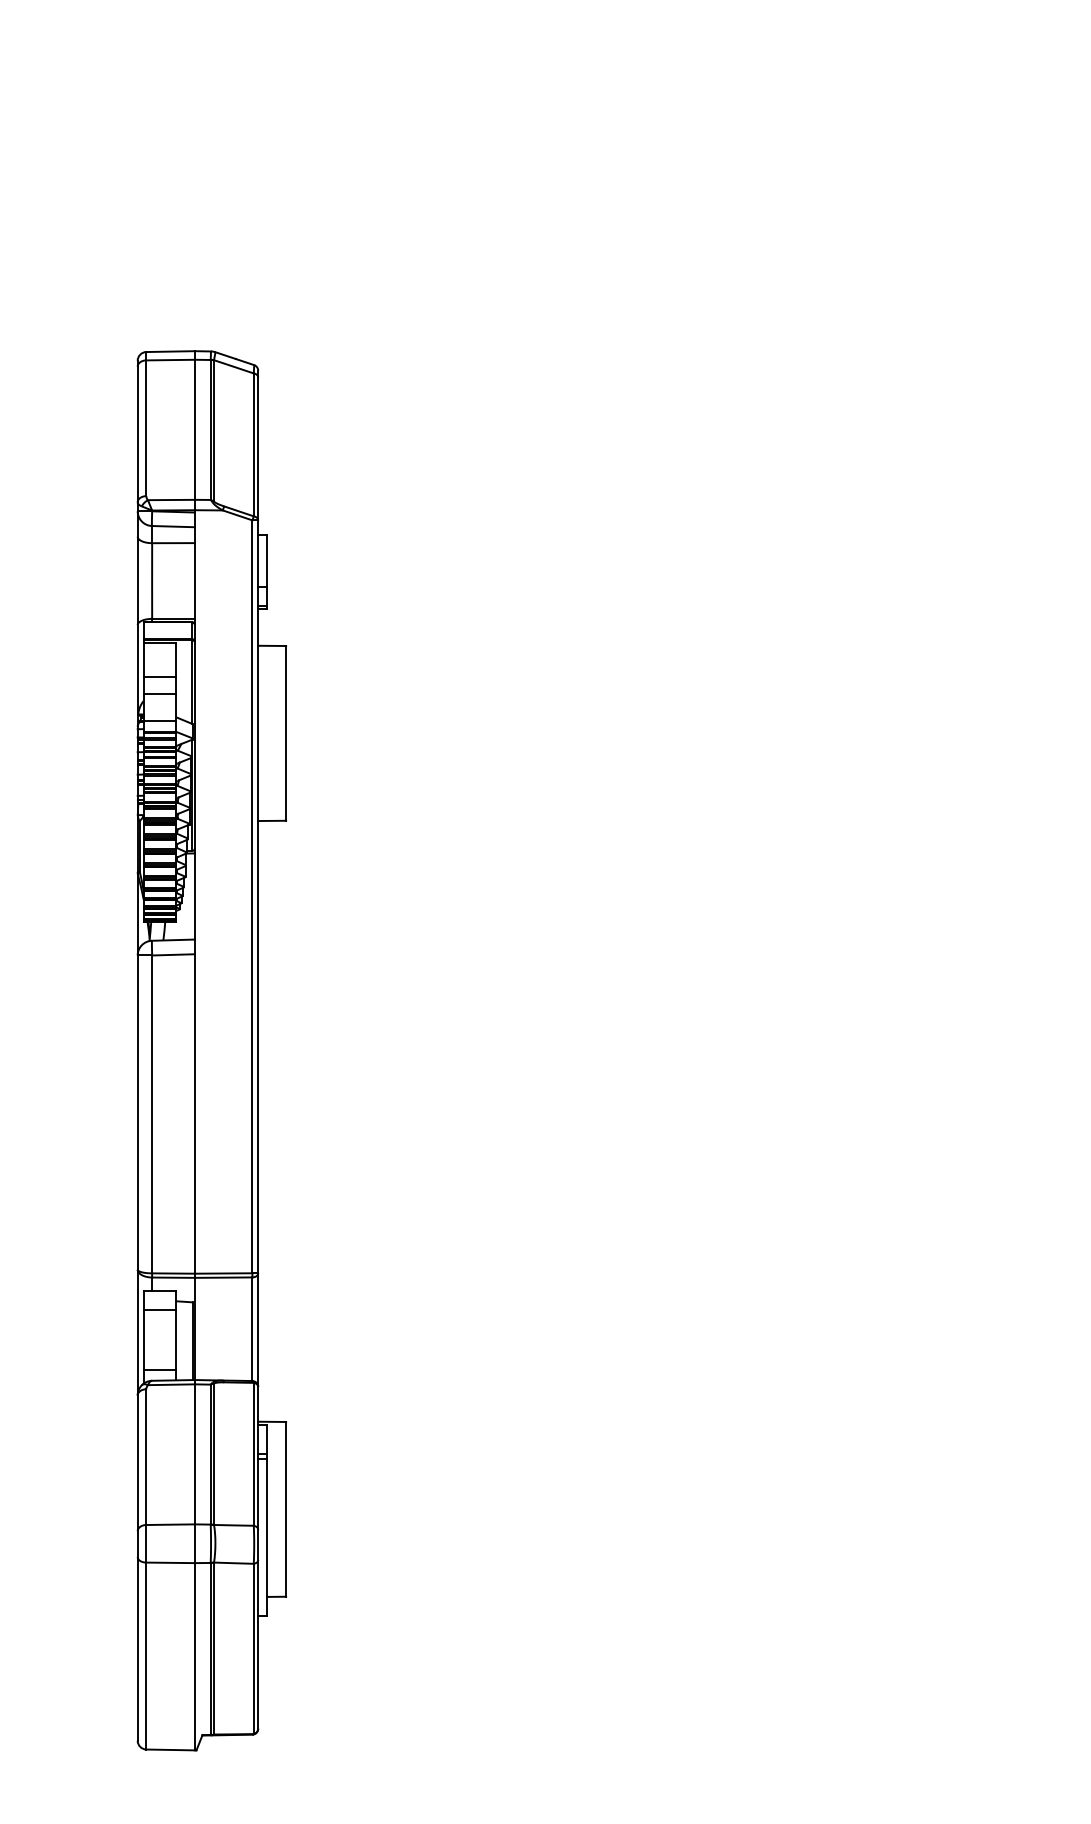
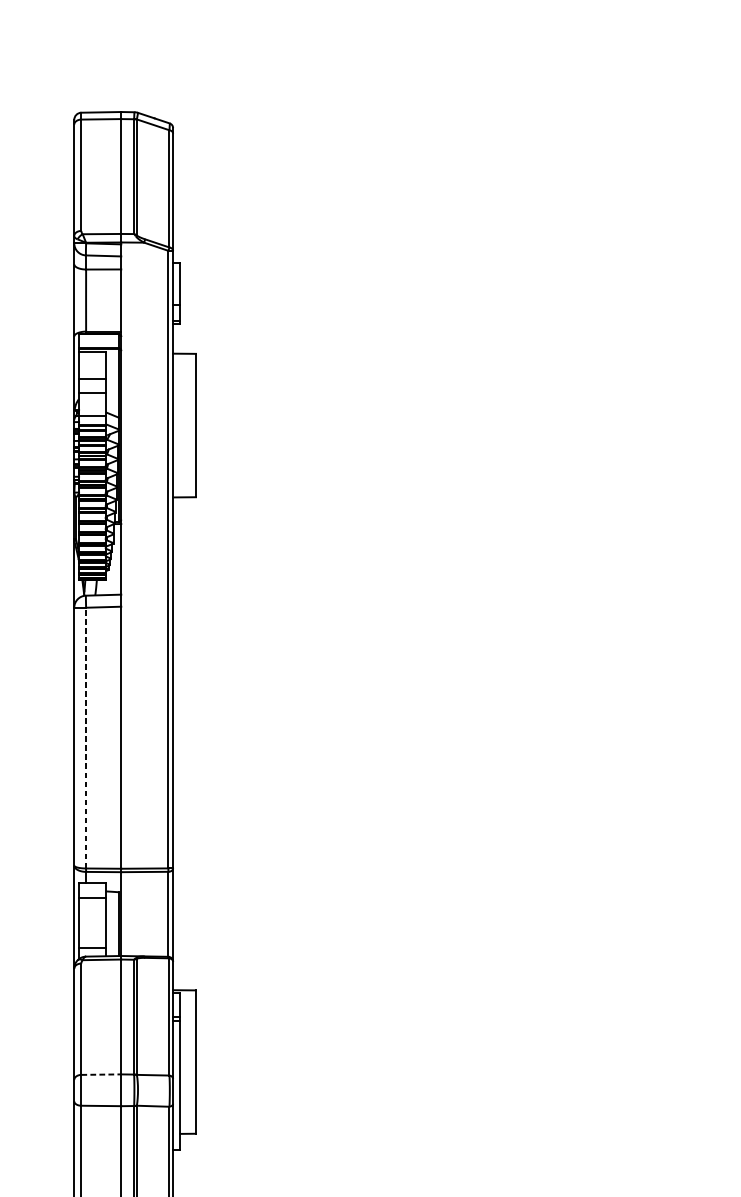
line: (152, 1114) -> (86, 738), solid -> dashed
line: (171, 1524) -> (101, 1074), solid -> dashed

